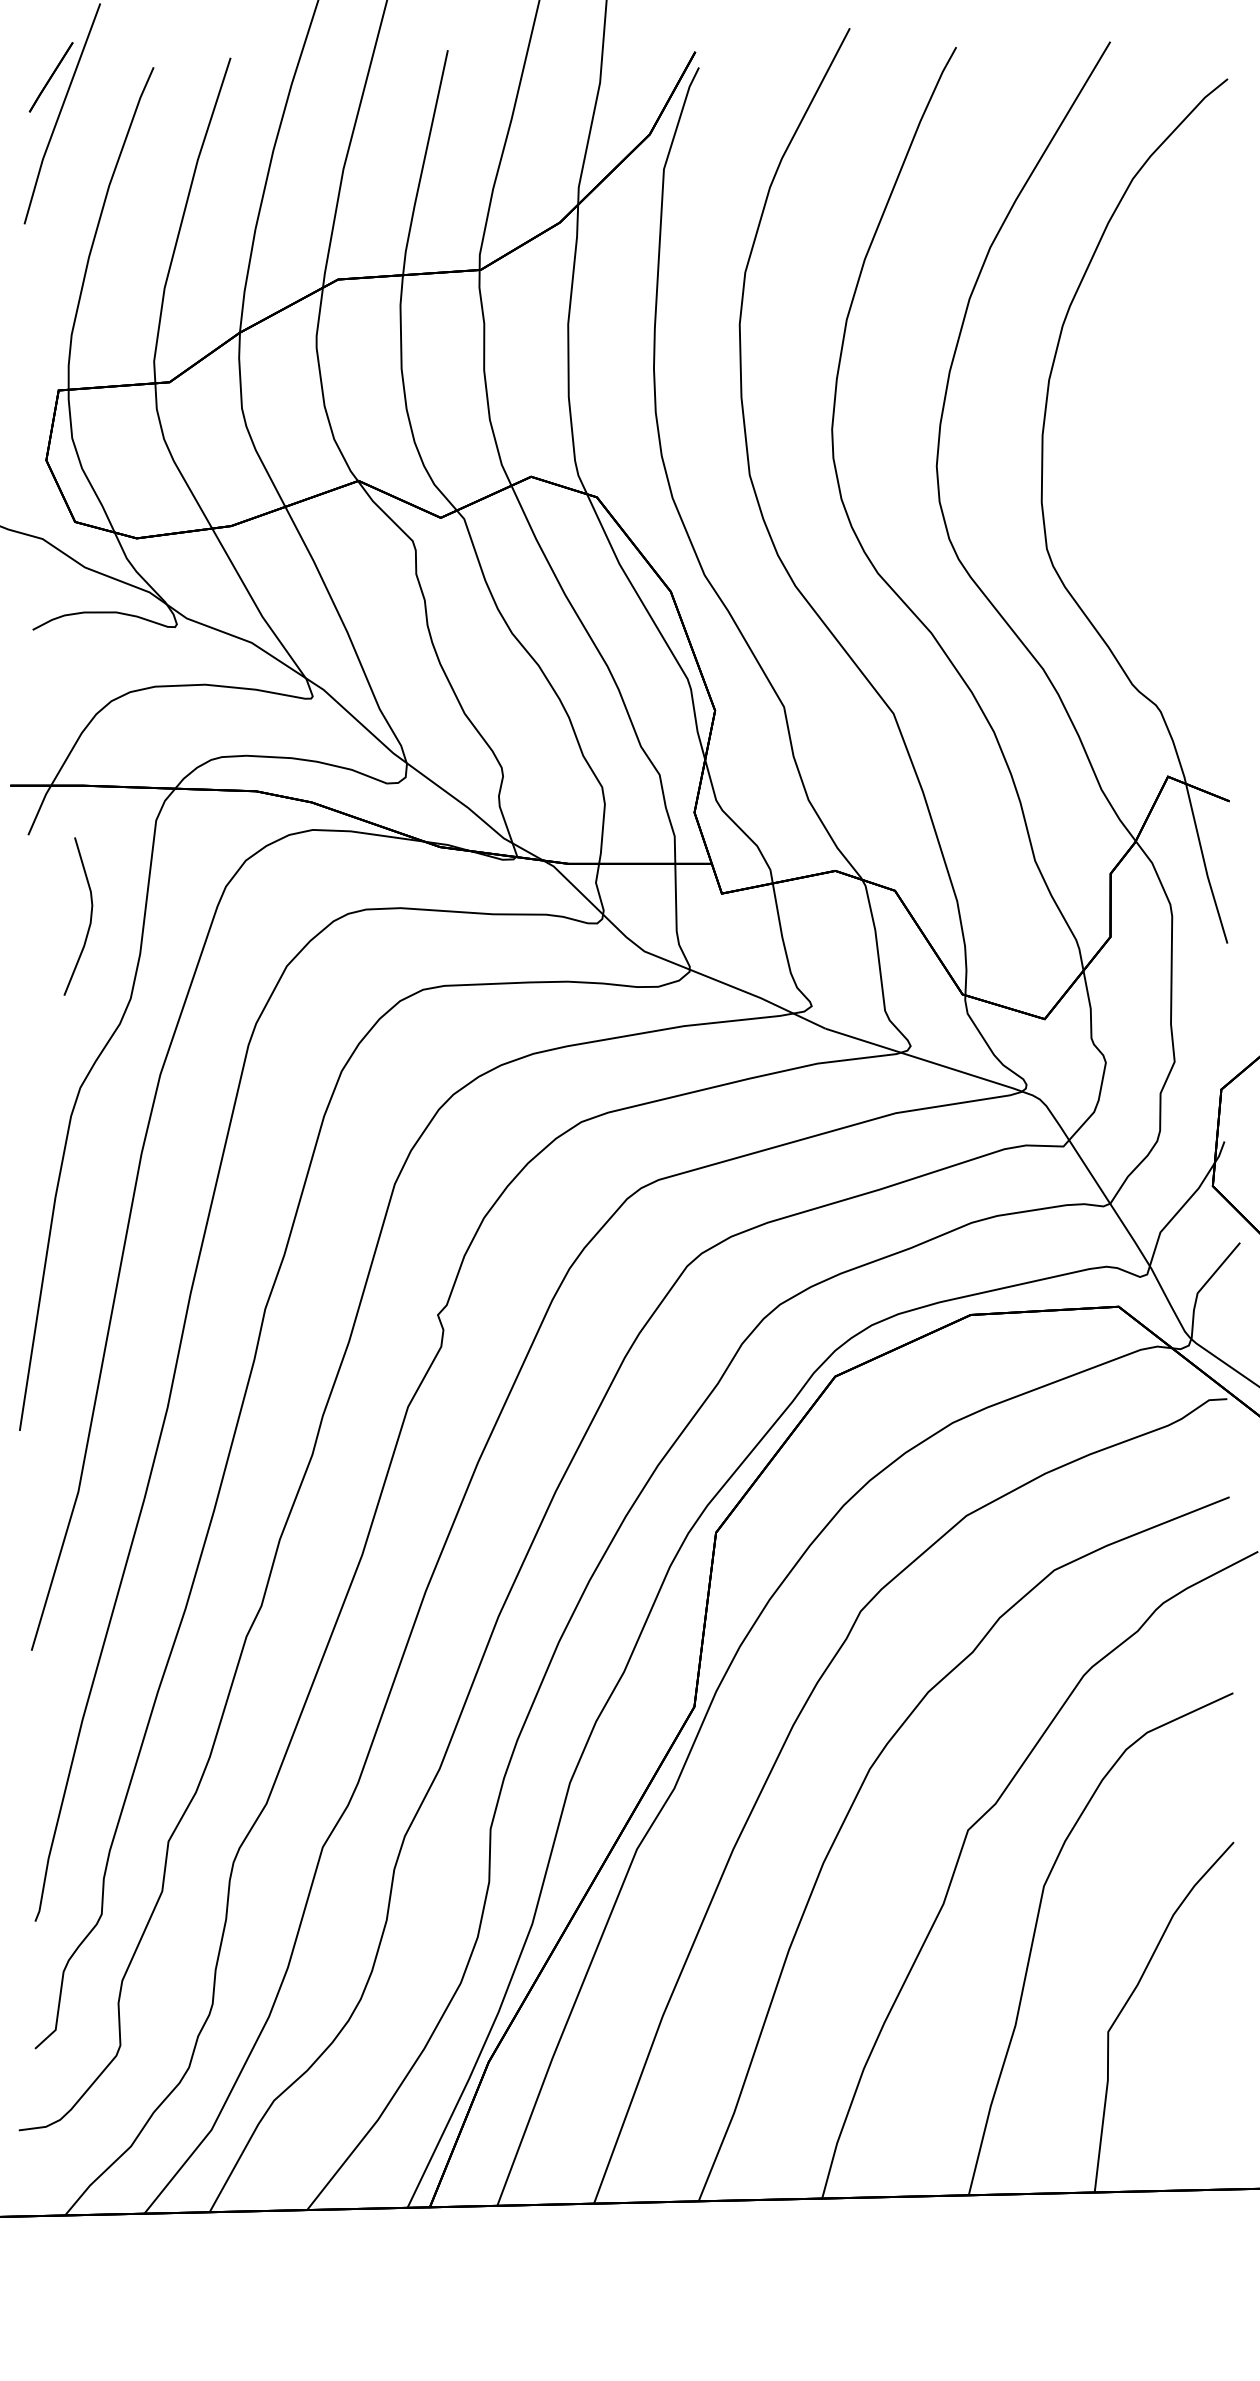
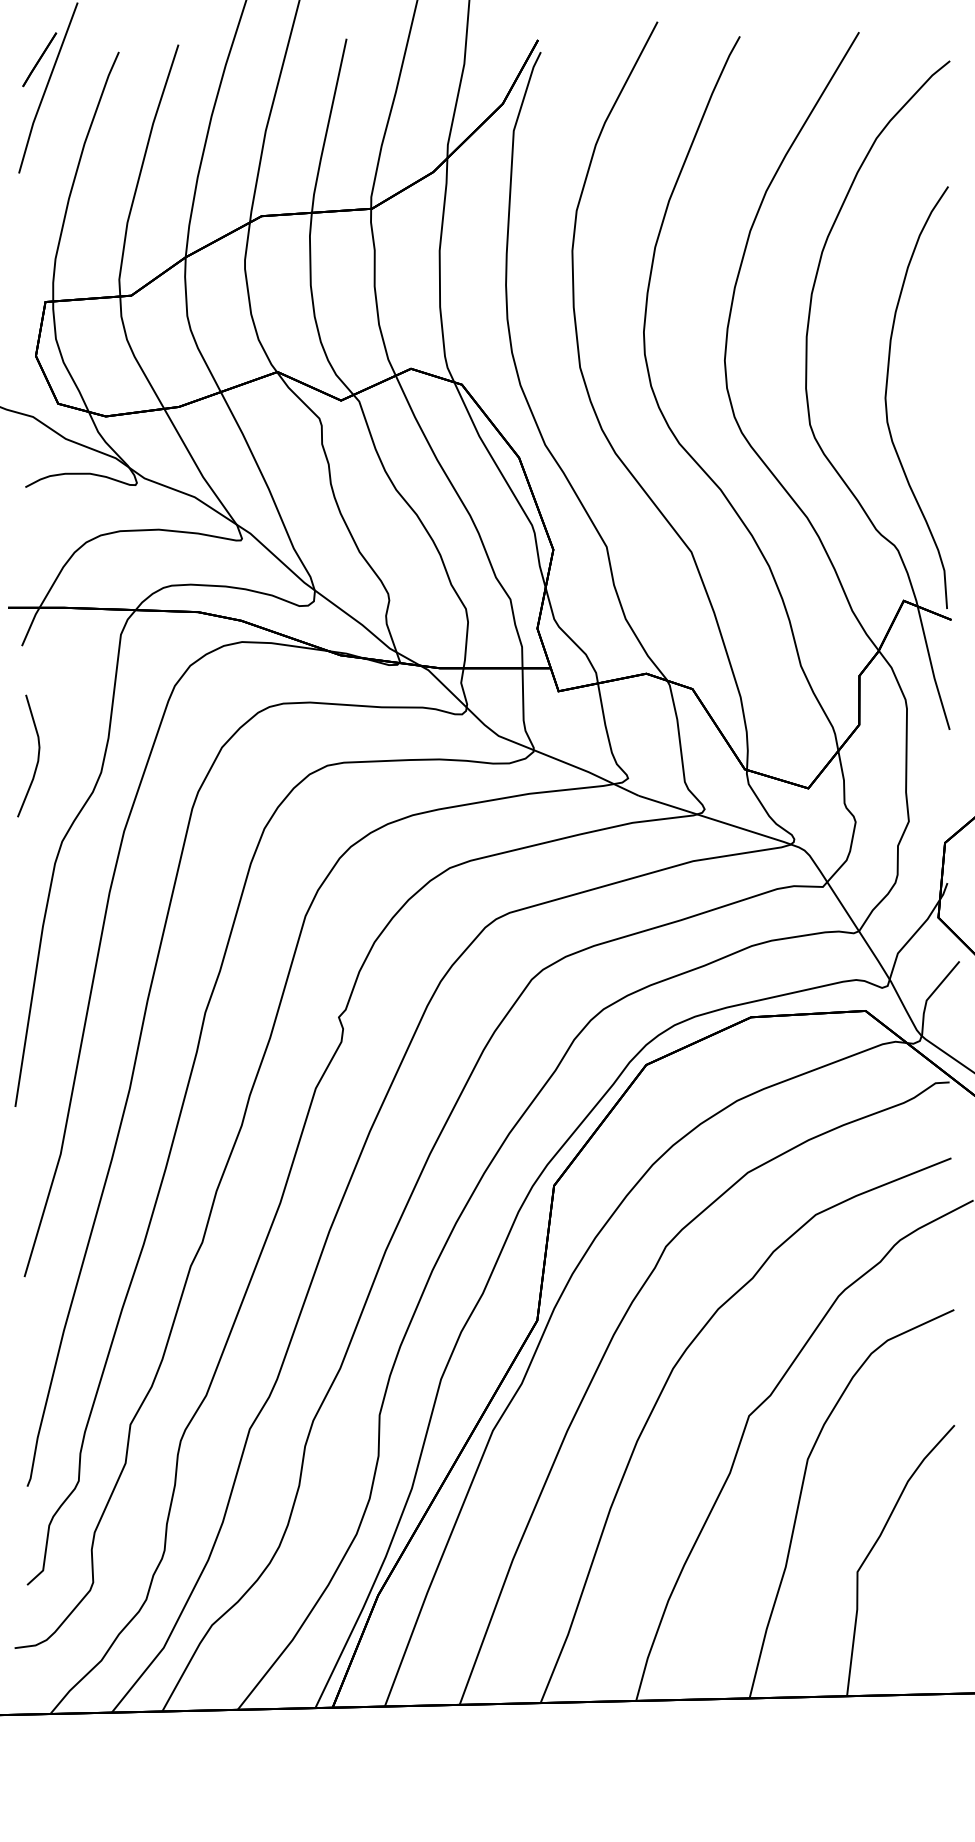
curve: (1147, 504) -> (887, 390), added
curve: (89, 915) -> (37, 755), moved

